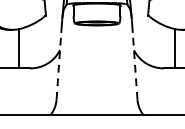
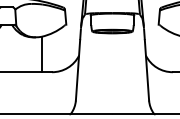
line: (59, 65) -> (78, 69), dashed -> solid
line: (134, 65) -> (146, 69), dashed -> solid

